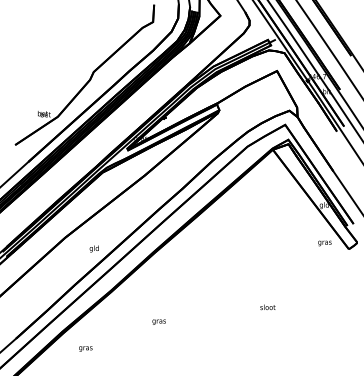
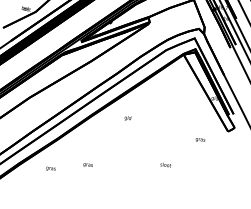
text: (324, 243) -> (200, 140), moved
text: (93, 248) -> (127, 117), moved
text: (85, 348) -> (50, 168), moved

